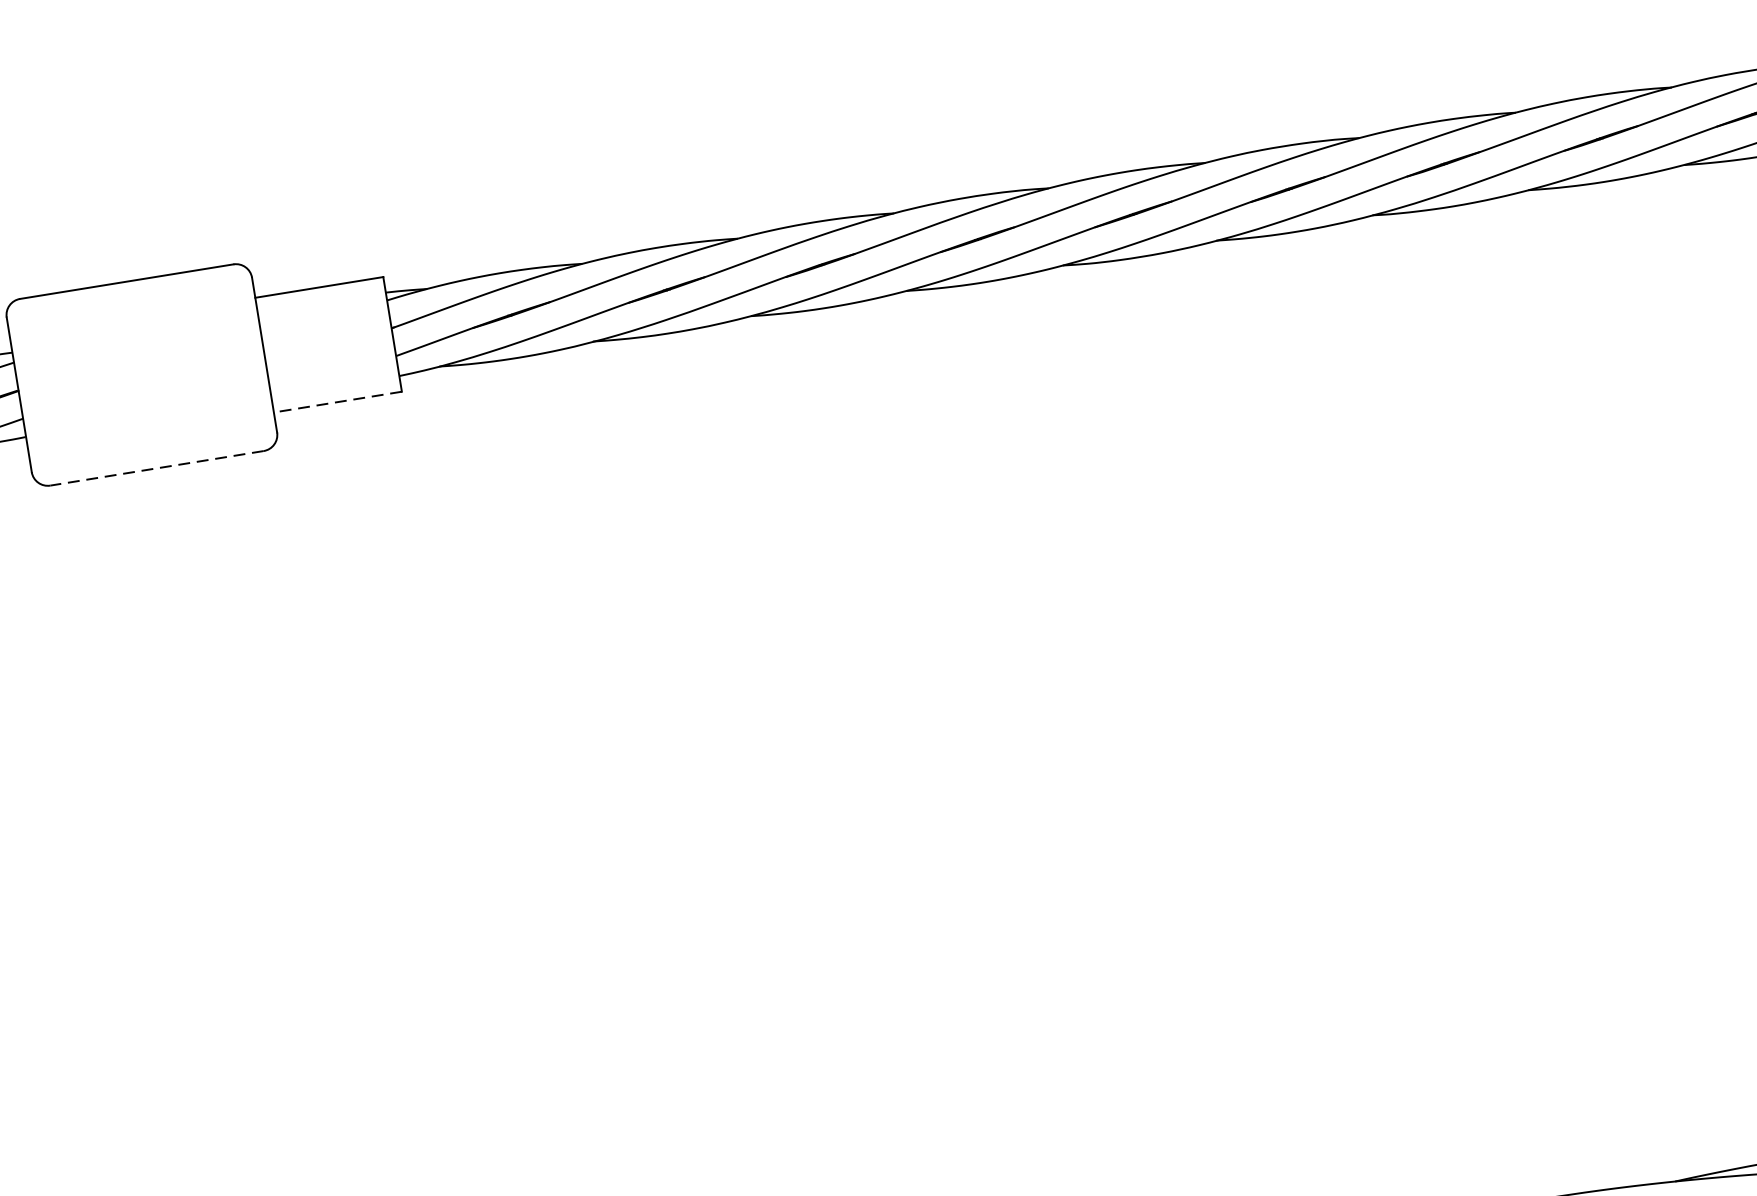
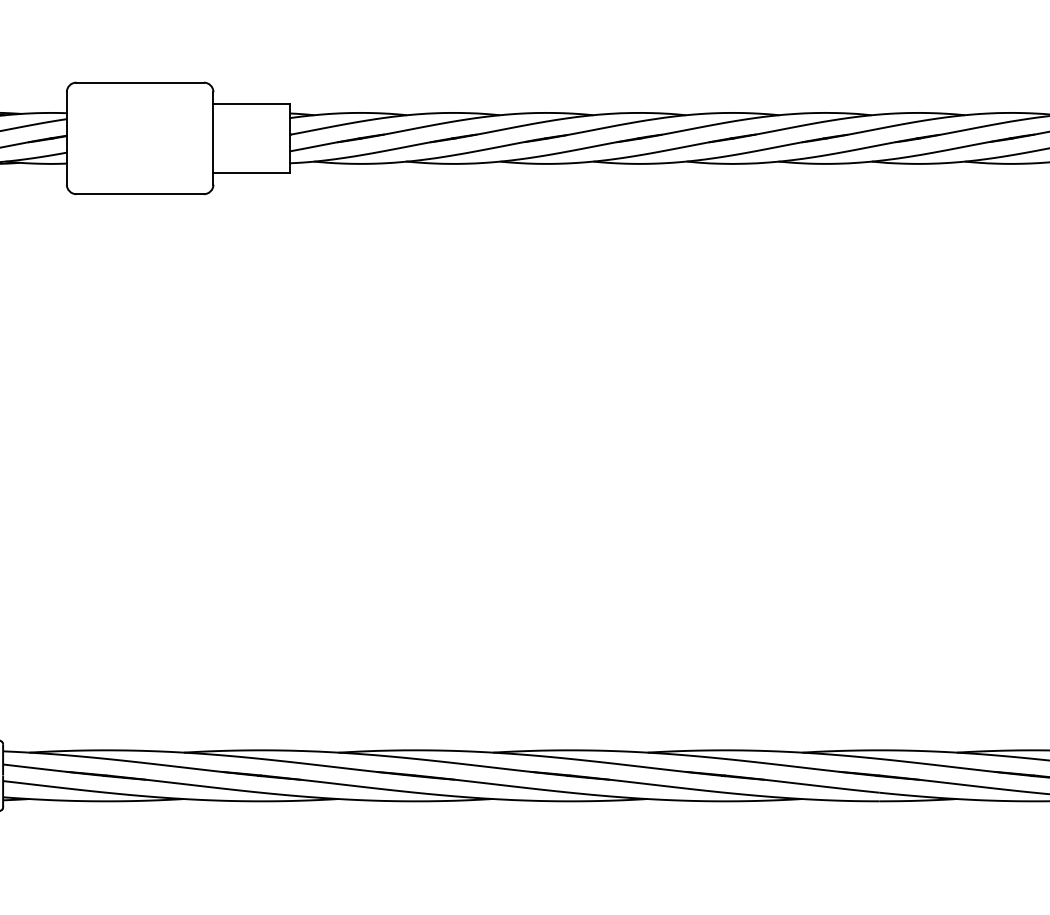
line: (337, 401) -> (251, 172), dashed -> solid
line: (157, 468) -> (140, 194), dashed -> solid

